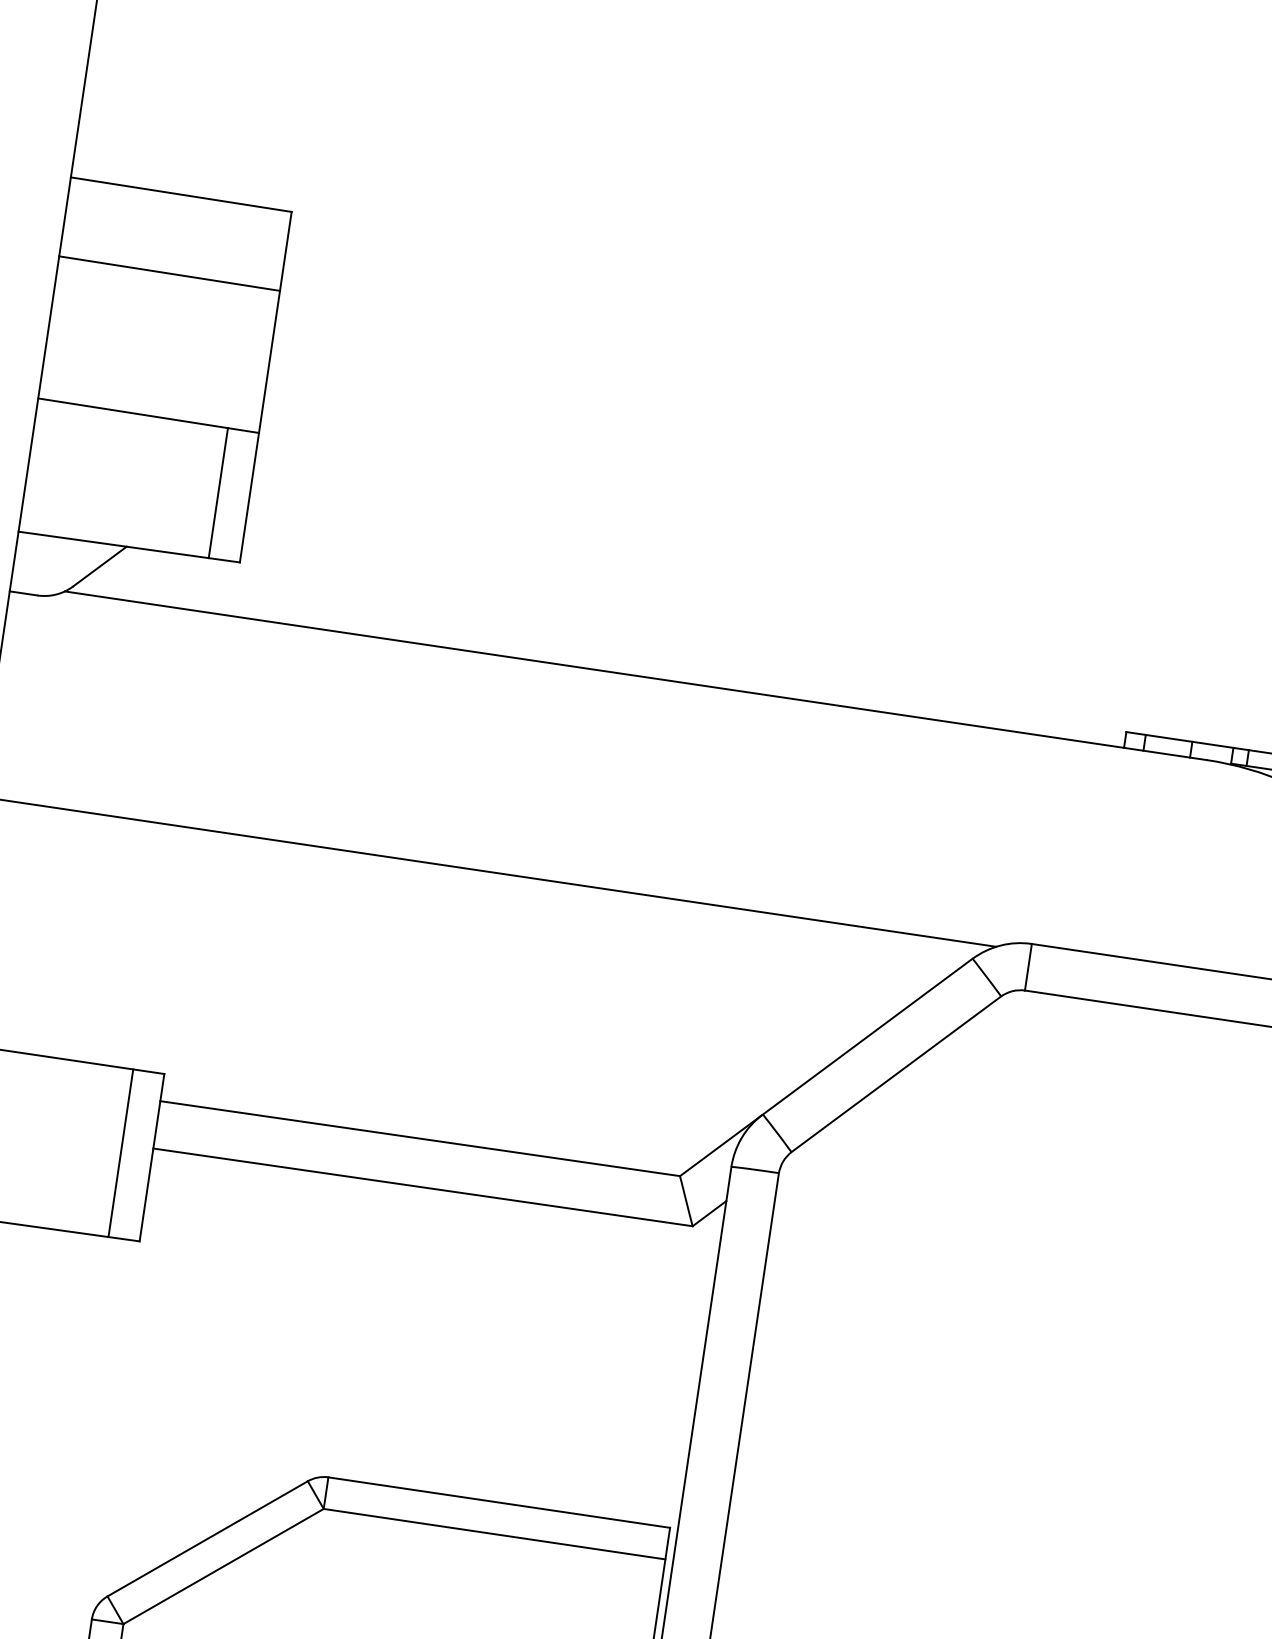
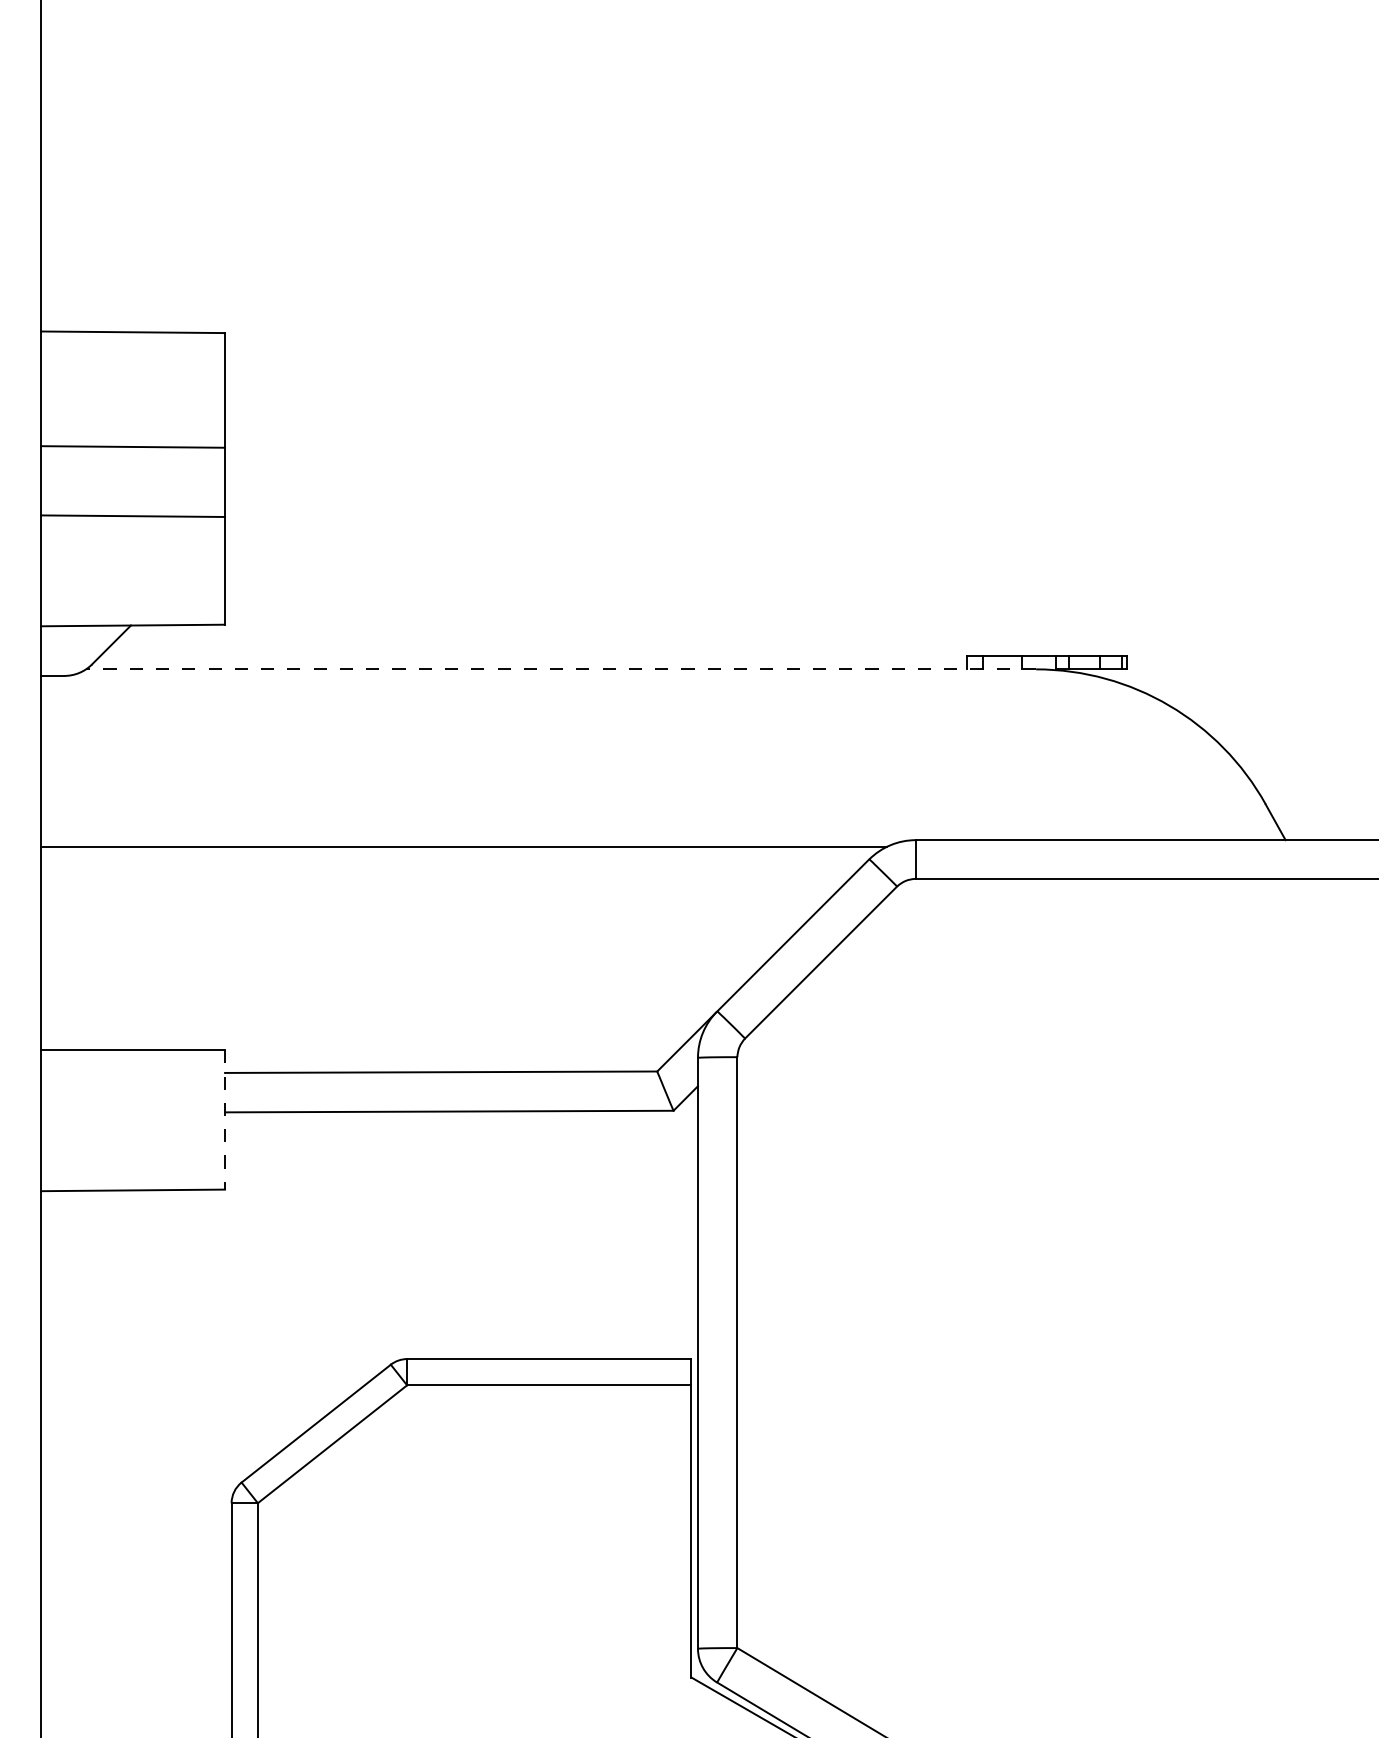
line: (170, 273) -> (133, 446), moved
line: (218, 492) -> (199, 570), removed
line: (635, 675) -> (560, 669), solid -> dashed
line: (121, 1152) -> (199, 1119), removed
line: (152, 1157) -> (225, 1119), solid -> dashed

